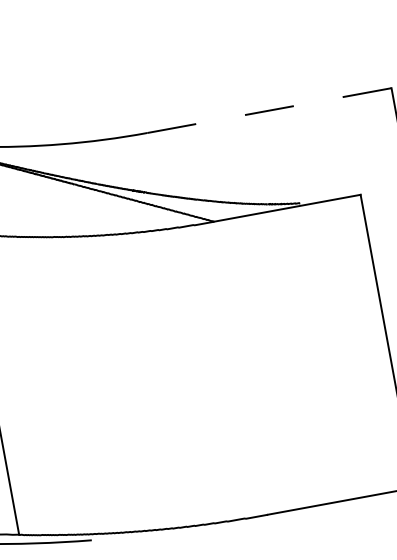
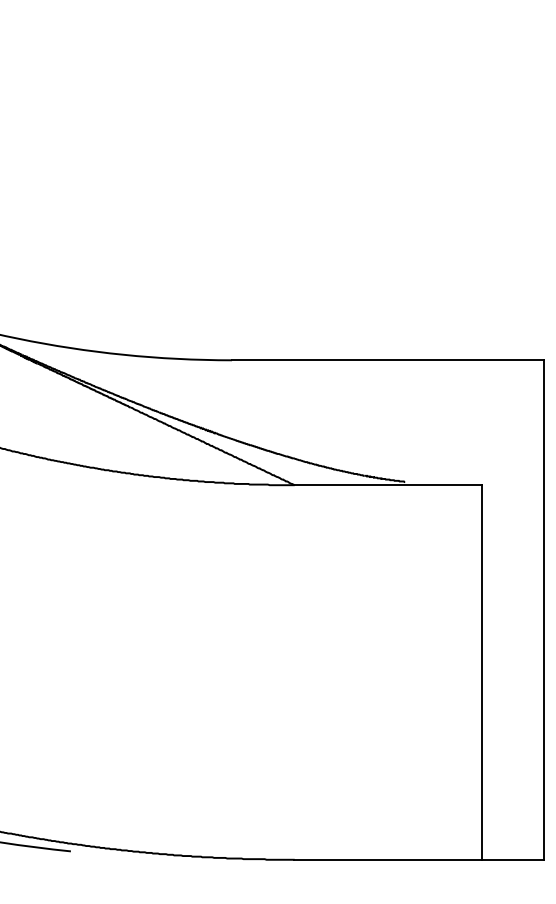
line: (268, 110) -> (387, 360), dashed -> solid

